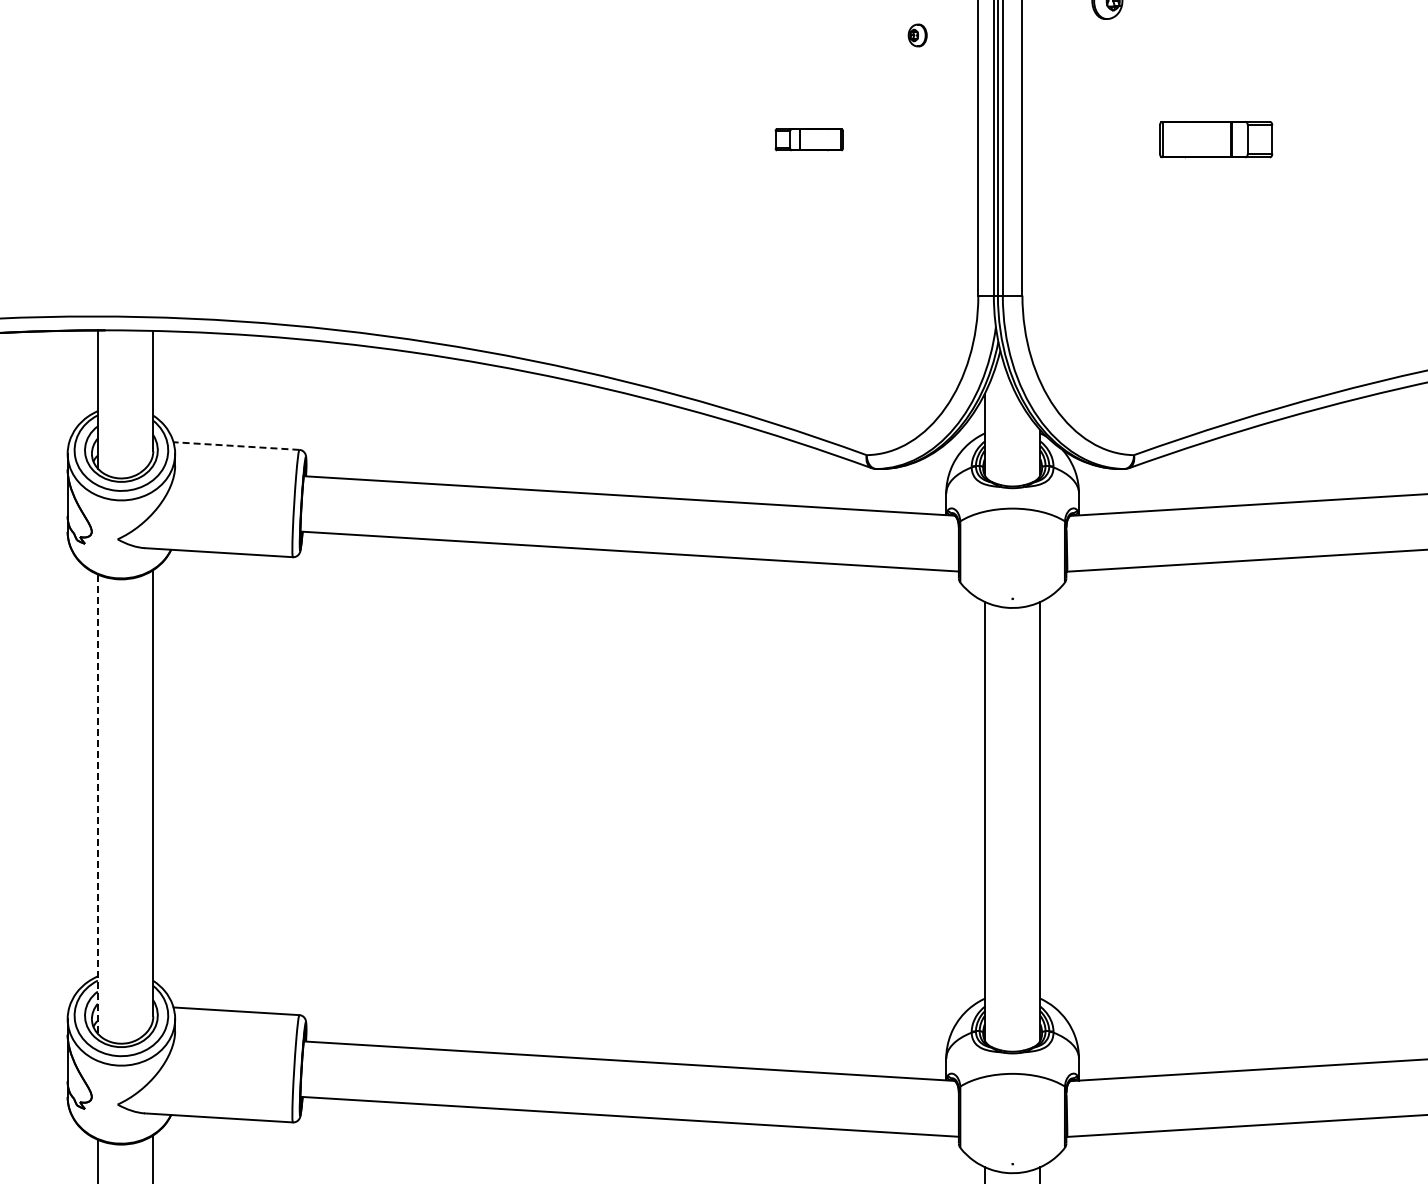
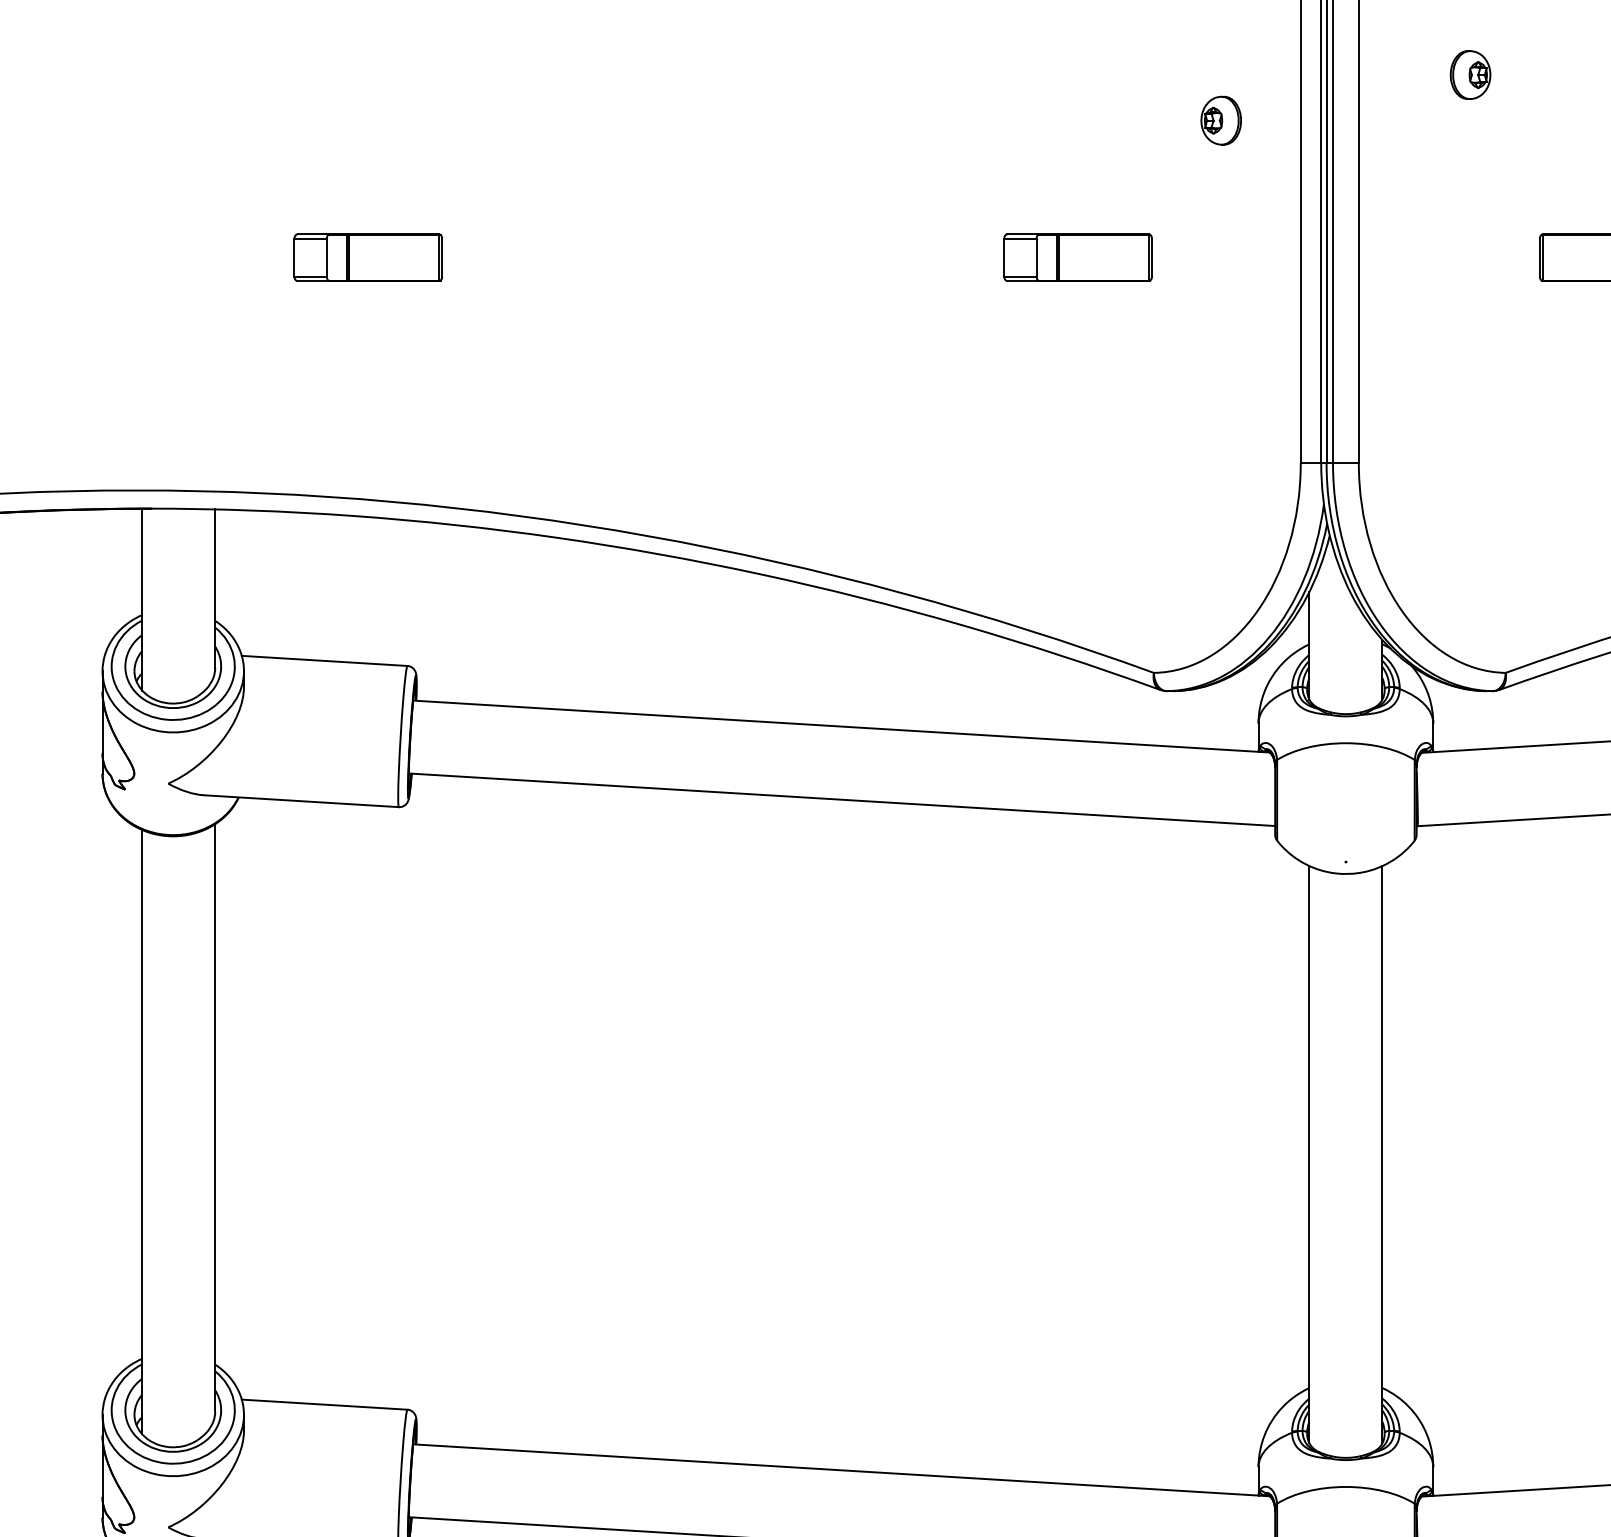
part: (917, 35) -> (1220, 120), size x1.67
part: (269, 139) -> (368, 257), added
part: (809, 139) -> (1078, 257), size x1.67
line: (235, 446) -> (323, 661), dashed -> solid
line: (97, 804) -> (141, 1132), dashed -> solid

